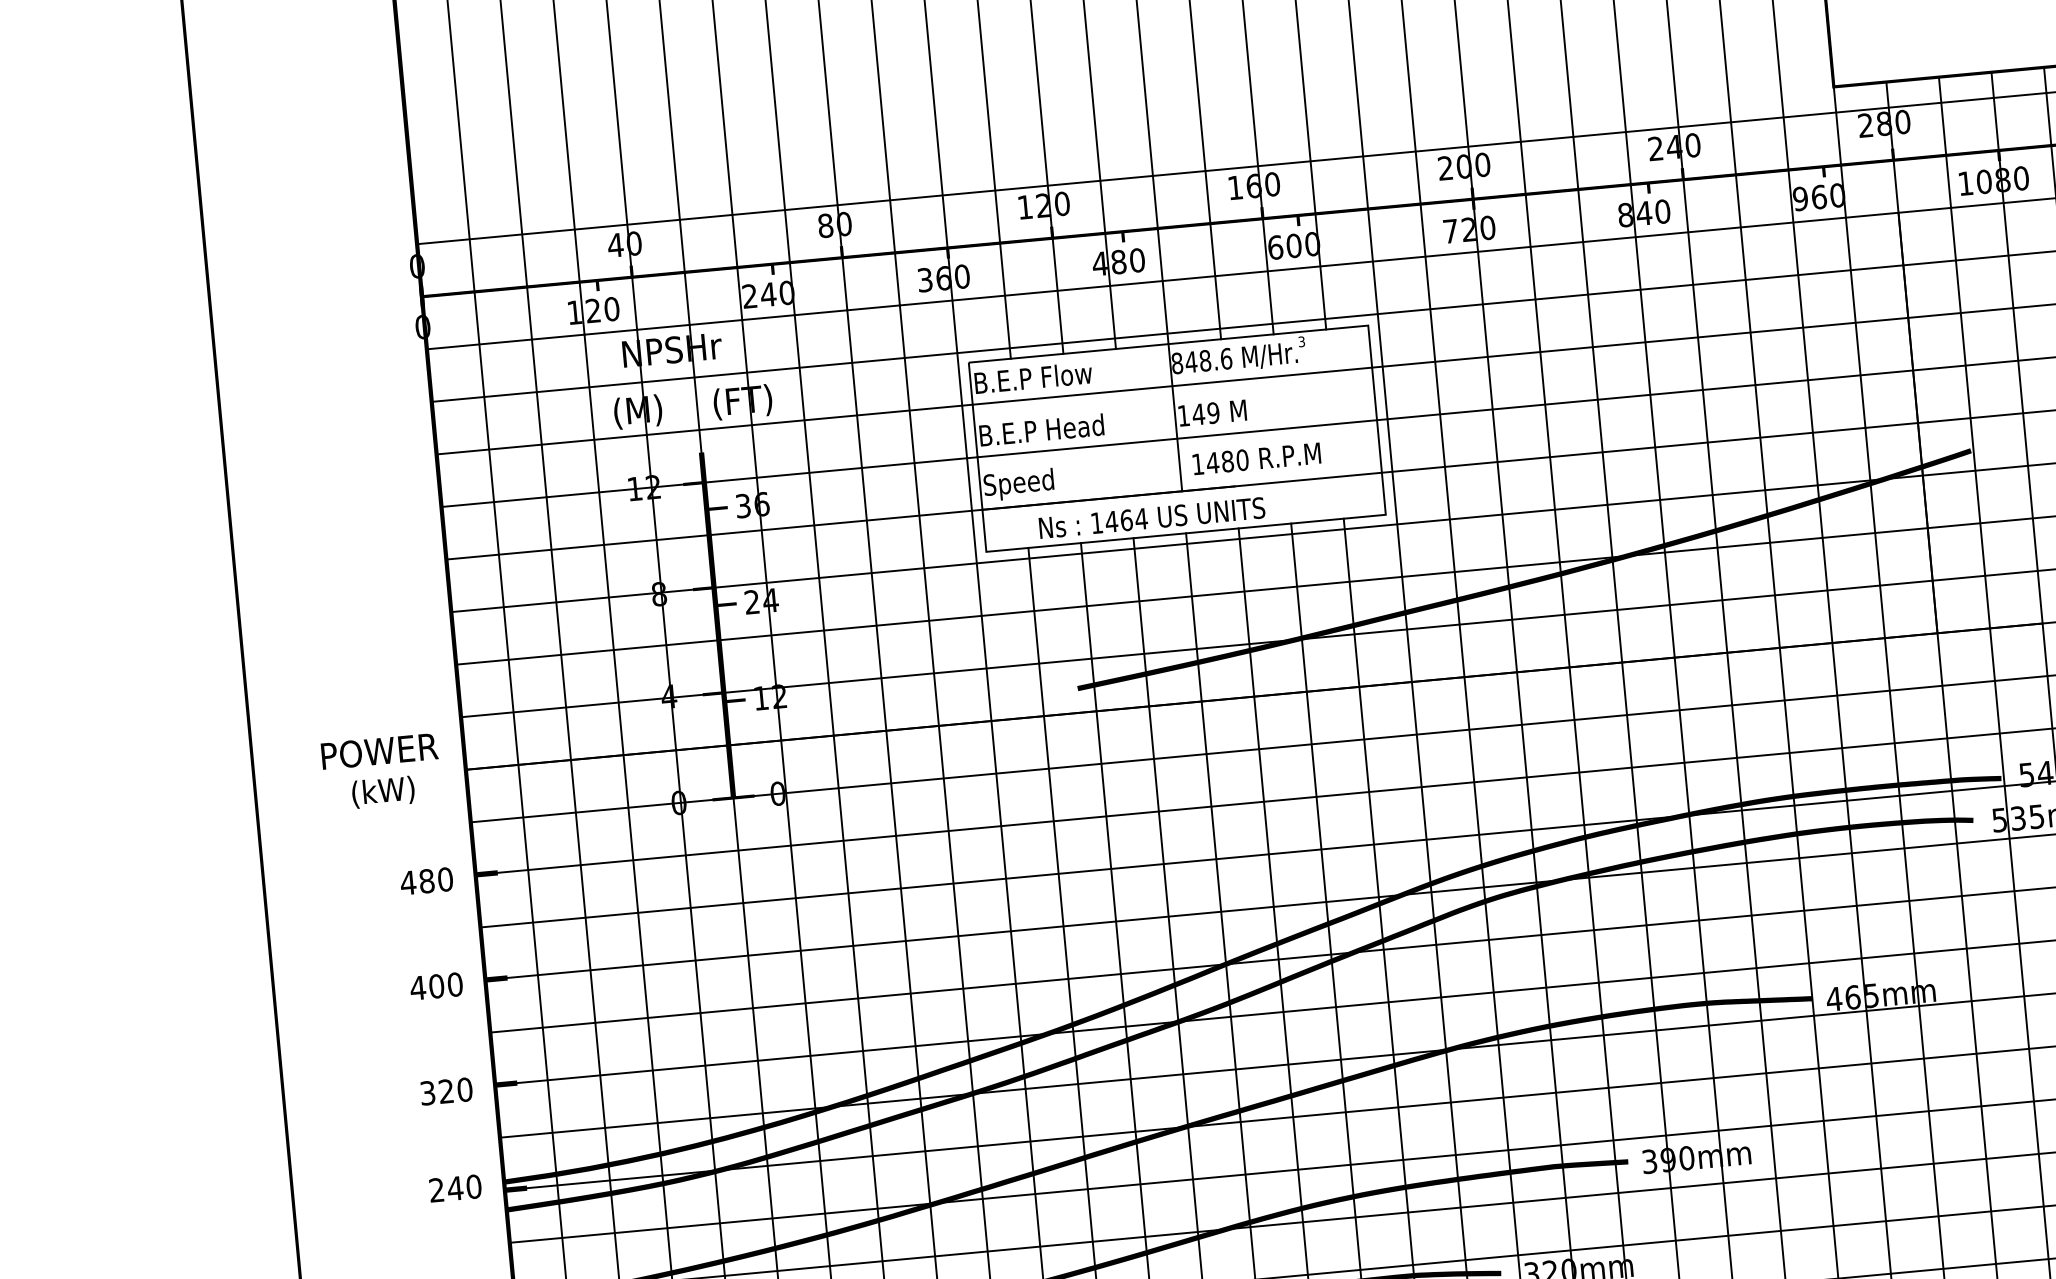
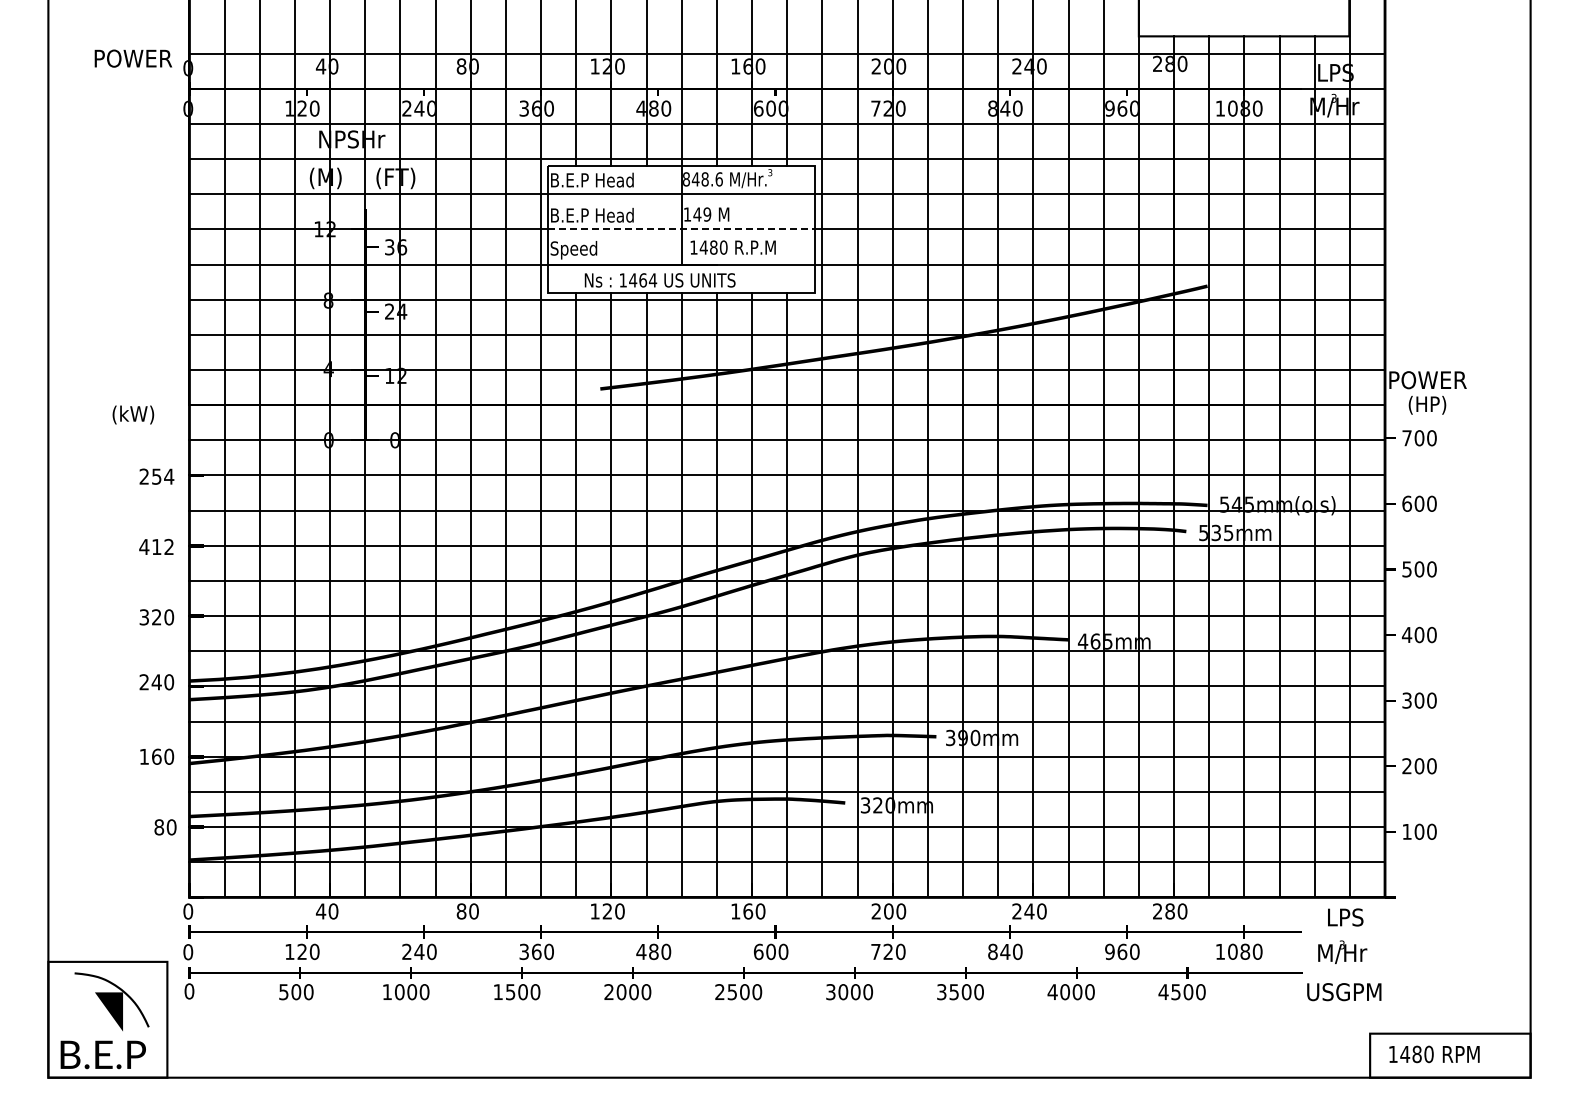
text: (1071, 373) -> (615, 179), B.E.P Flow -> B.E.P Head
line: (1176, 438) -> (681, 229), solid -> dashed
text: (379, 751) -> (133, 58), moved
text: (426, 880) -> (156, 476), 480 -> 254
text: (446, 984) -> (163, 546), 400 -> 412

